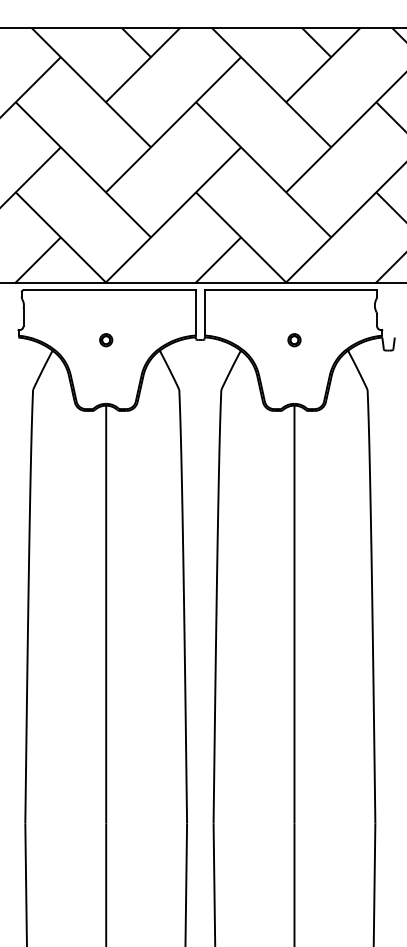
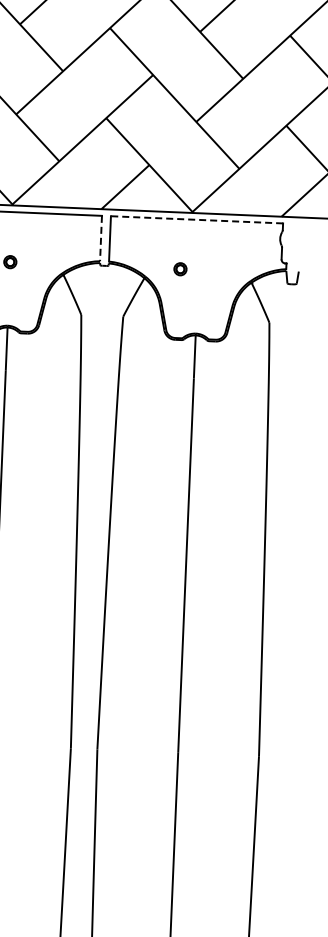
line: (290, 290) -> (196, 220), solid -> dashed
line: (195, 312) -> (100, 238), solid -> dashed
part: (294, 340) -> (180, 269), moved

